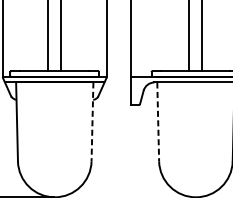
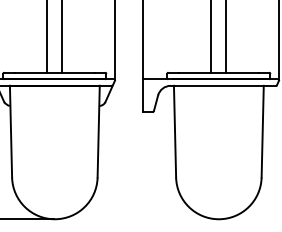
line: (92, 121) -> (98, 131), dashed -> solid
line: (158, 121) -> (175, 131), dashed -> solid

